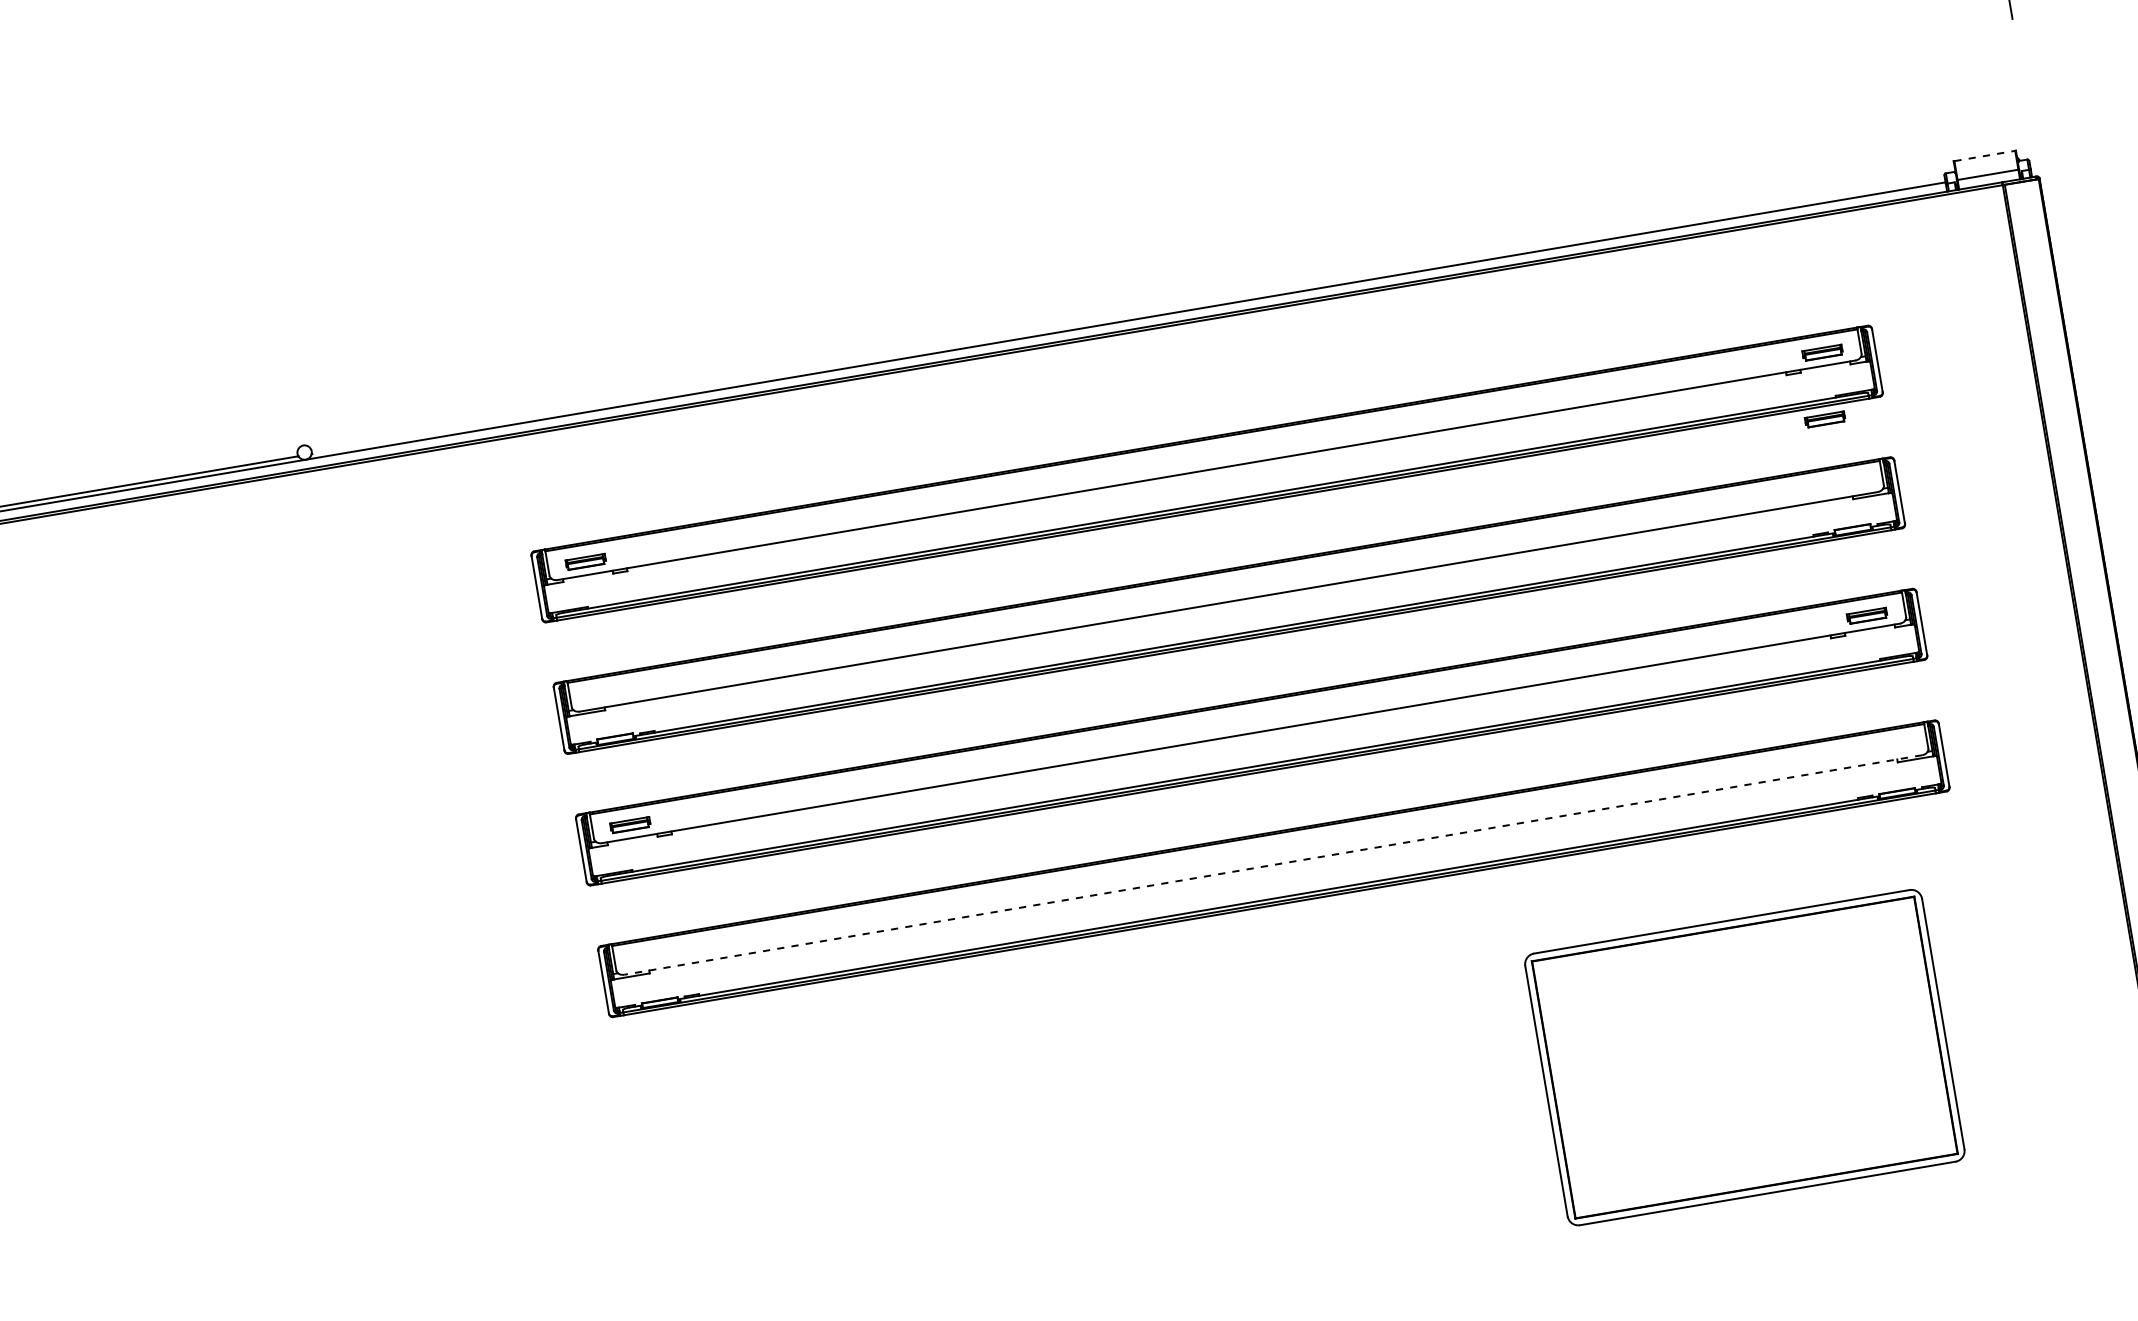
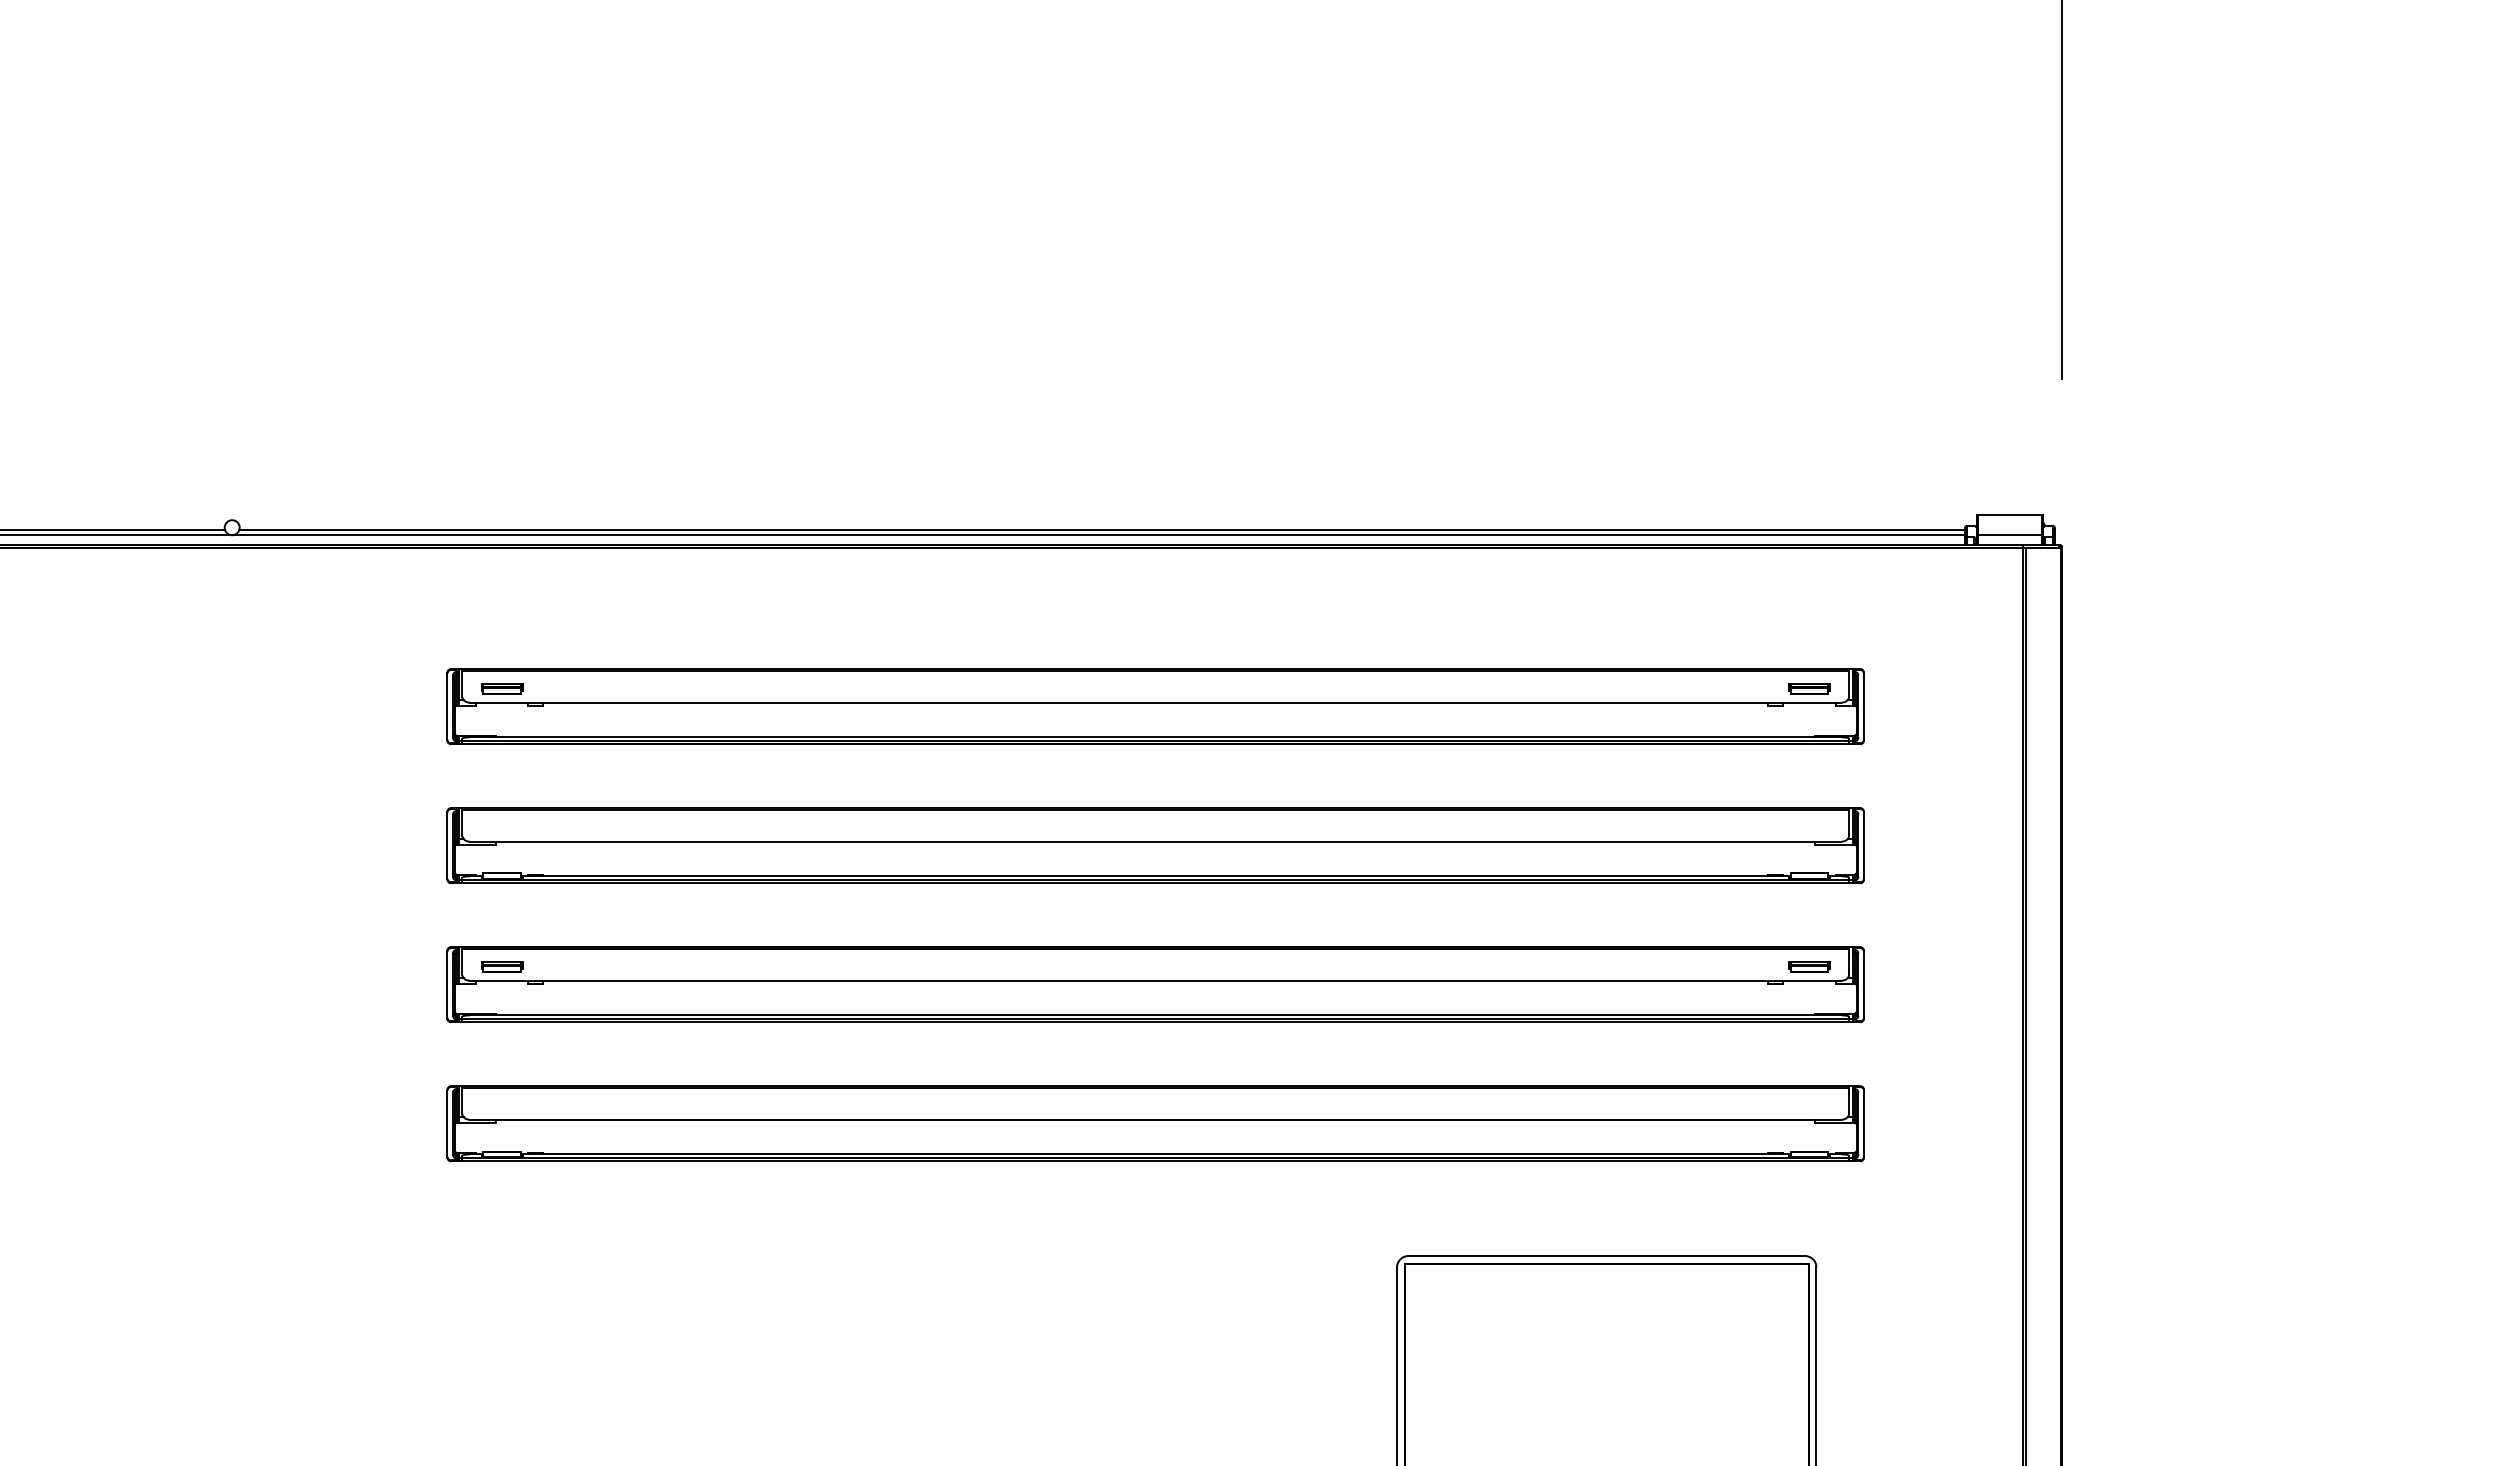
line: (1985, 156) -> (2010, 515), dashed -> solid
line: (1128, 315) -> (1102, 530), added
part: (1825, 419) -> (1800, 757), removed
line: (1273, 864) -> (1155, 1119), dashed -> solid

